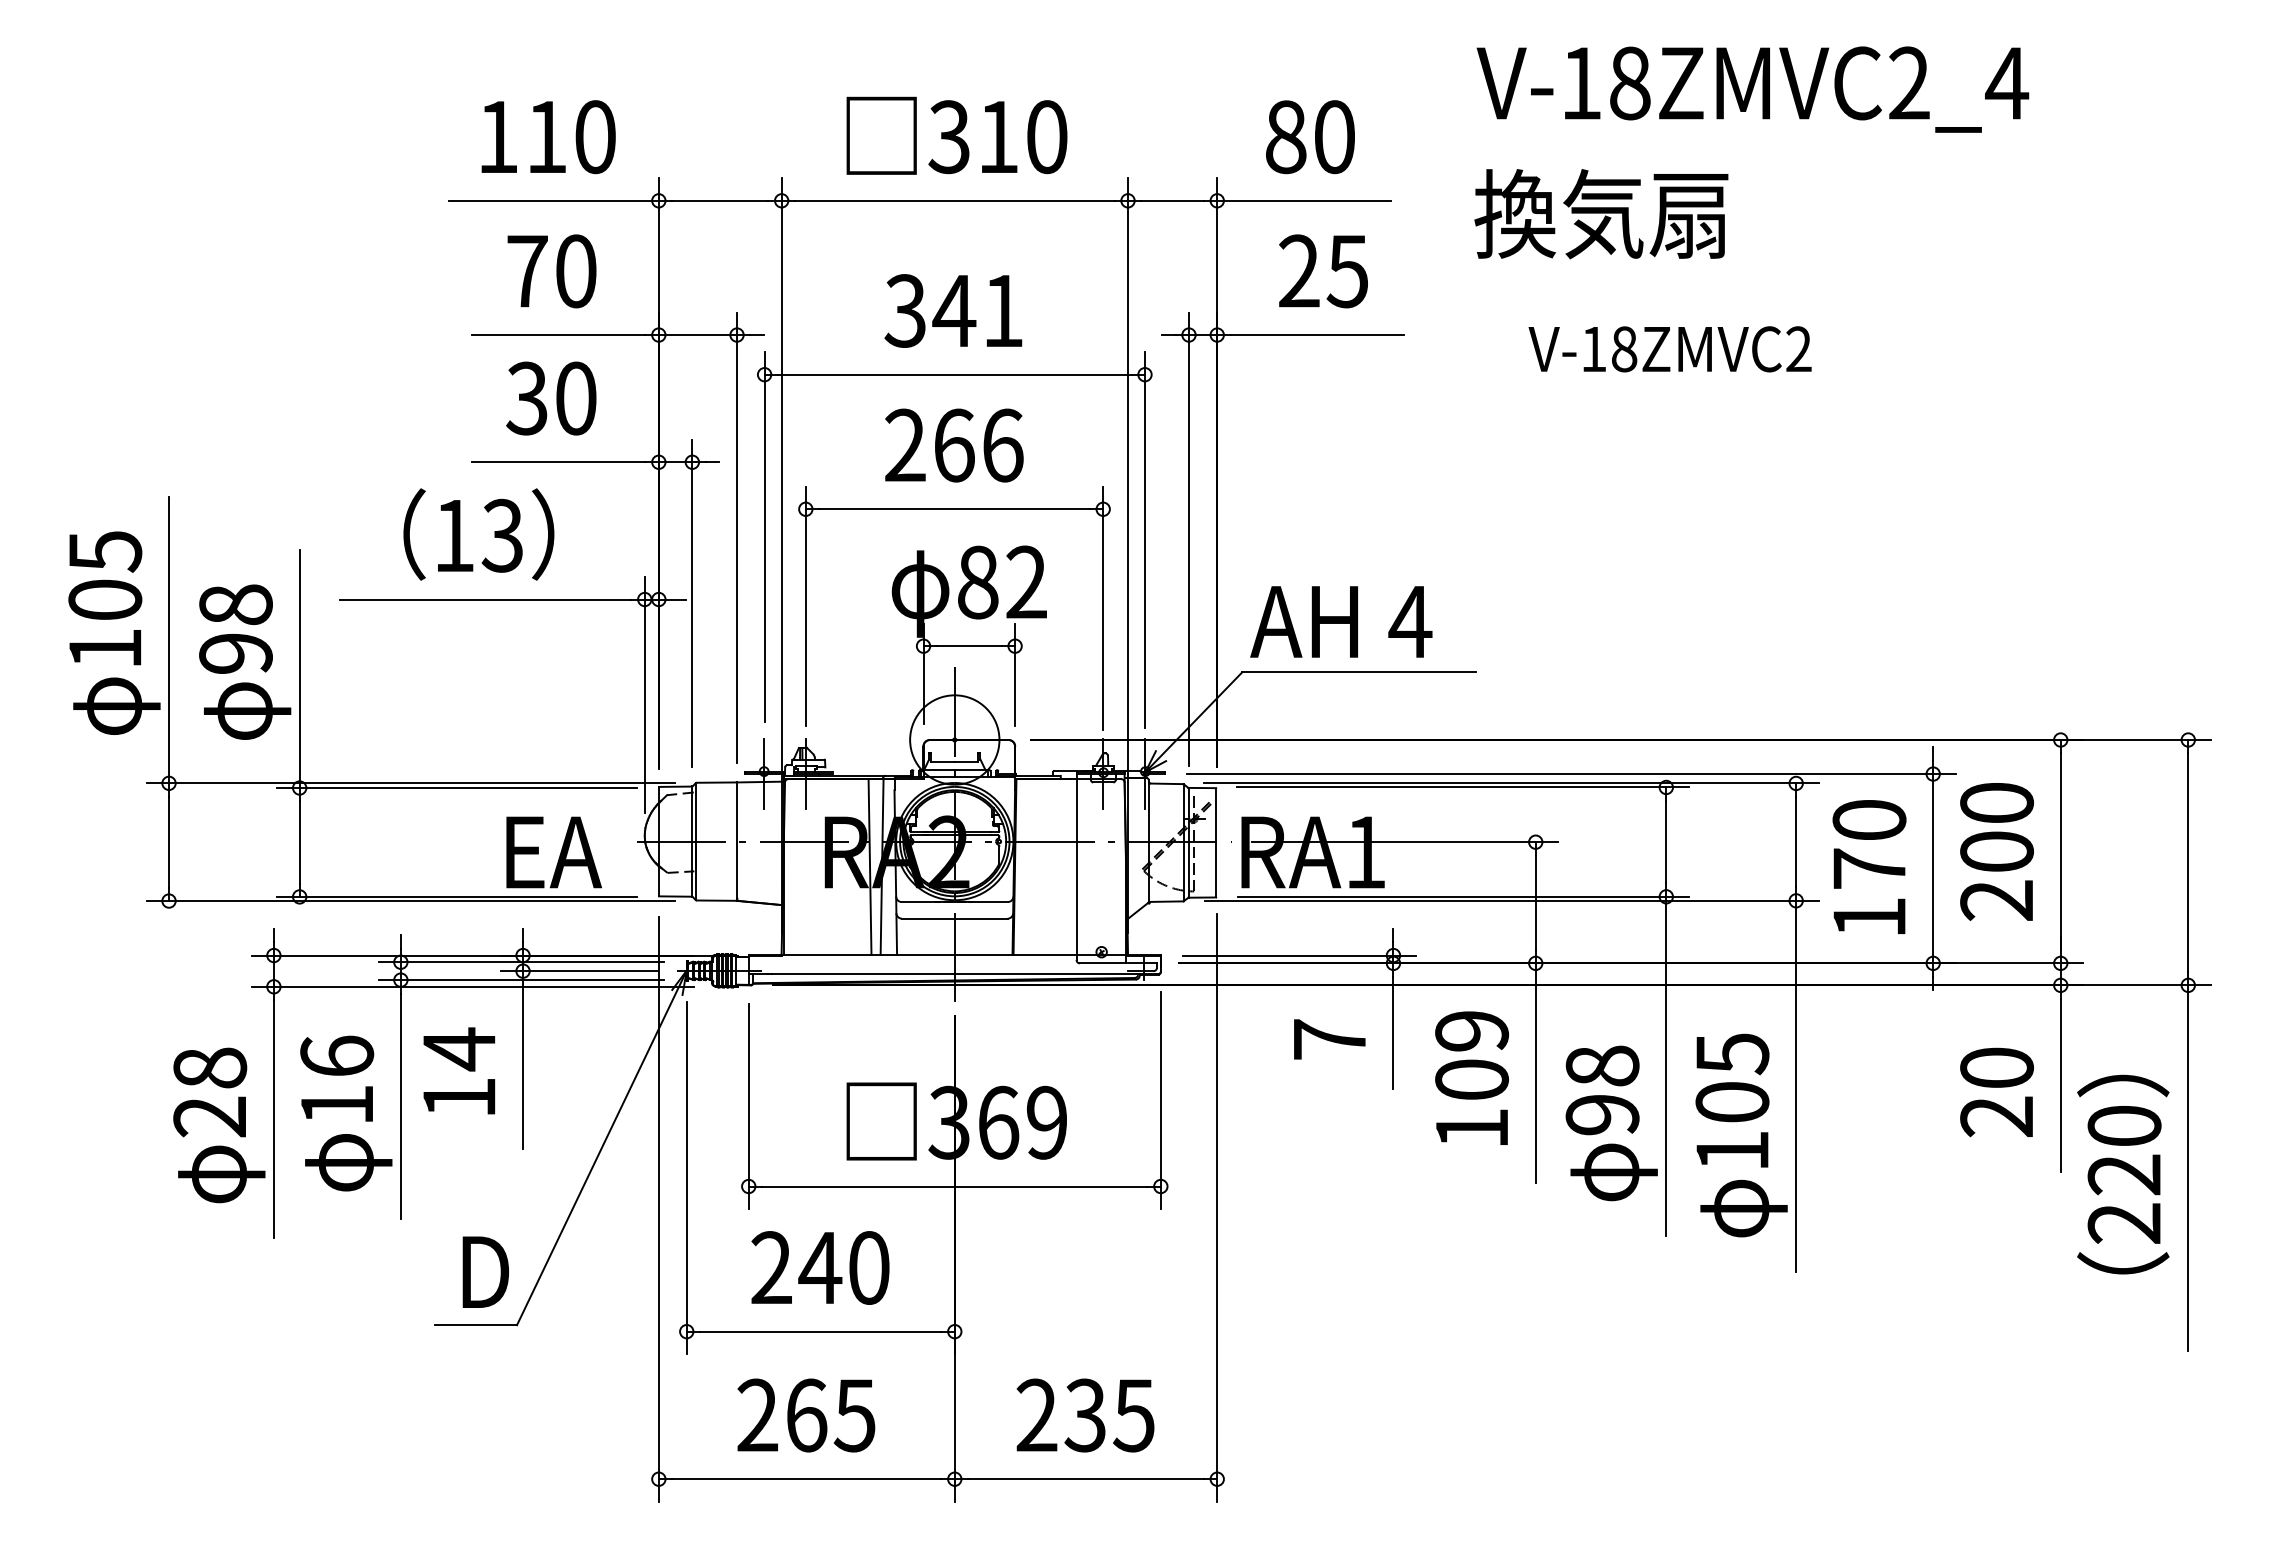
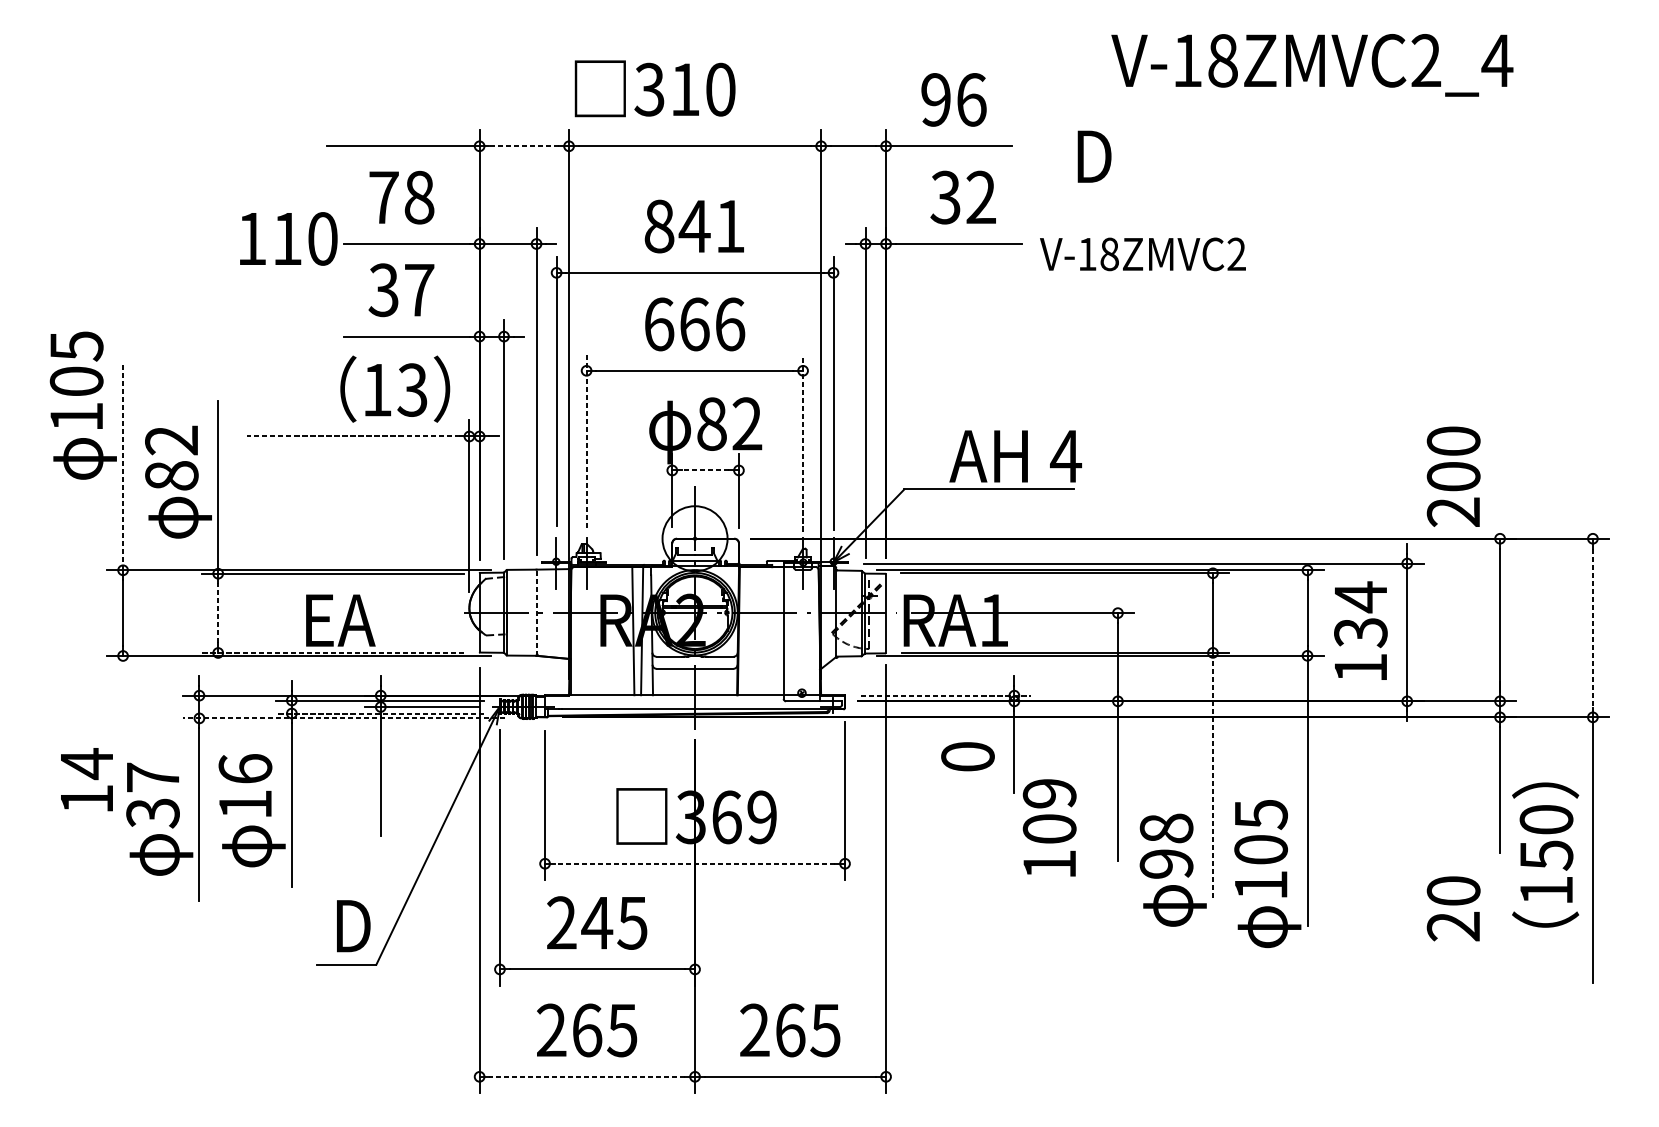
text: (1752, 89) -> (1312, 65), moved
text: (956, 135) -> (654, 88), moved
text: (548, 137) -> (288, 239), moved
text: (1310, 137) -> (953, 100), 80 -> 96
line: (719, 200) -> (523, 146), solid -> dashed
text: (1601, 214) -> (1165, 156), 換気扇 -> D
text: (576, 271) -> (419, 197), 70 -> 78
text: (1323, 271) -> (963, 197), 25 -> 32
text: (905, 310) -> (659, 226), 341 -> 841
text: (1669, 349) -> (1142, 254), moved
text: (576, 398) -> (419, 290), 30 -> 37
text: (905, 445) -> (659, 324), 266 -> 666
text: (478, 534) -> (394, 389), moved
line: (485, 599) -> (353, 436), solid -> dashed
line: (805, 605) -> (586, 440), solid -> dashed
line: (1103, 608) -> (803, 443), solid -> dashed
text: (1341, 621) -> (1015, 456), moved
text: (235, 628) -> (171, 457), 98 -> 82
text: (114, 632) -> (83, 405), moved
line: (169, 639) -> (123, 465), solid -> dashed
line: (968, 646) -> (705, 470), solid -> dashed
line: (299, 841) -> (218, 612), solid -> dashed
line: (737, 841) -> (536, 612), solid -> dashed
text: (1869, 844) -> (1360, 614), 170 -> 134
text: (1996, 851) -> (1453, 476), moved
text: (553, 852) -> (340, 620), moved
line: (2188, 863) -> (1593, 628), solid -> dashed
line: (457, 896) -> (333, 652), solid -> dashed
line: (1299, 955) -> (945, 695), solid -> dashed
line: (521, 980) -> (379, 713), solid -> dashed
line: (472, 986) -> (343, 718), solid -> dashed
text: (1329, 1039) -> (967, 756), 7 -> 0
line: (1666, 1066) -> (1213, 776), solid -> dashed
text: (459, 1070) -> (87, 779), moved
text: (1471, 1077) -> (1049, 827), moved
text: (210, 1092) -> (153, 795), 28 -> 37
text: (1996, 1092) -> (1453, 908), moved
text: (1611, 1123) -> (1173, 870), moved
text: (1741, 1135) -> (1267, 873), moved
line: (954, 1186) -> (694, 863), solid -> dashed
text: (2124, 1198) -> (1546, 872), 220 -> 150
text: (868, 1267) -> (632, 922), 240 -> 245
text: (1085, 1415) -> (790, 1030), 235 -> 265
line: (806, 1479) -> (587, 1077), solid -> dashed

